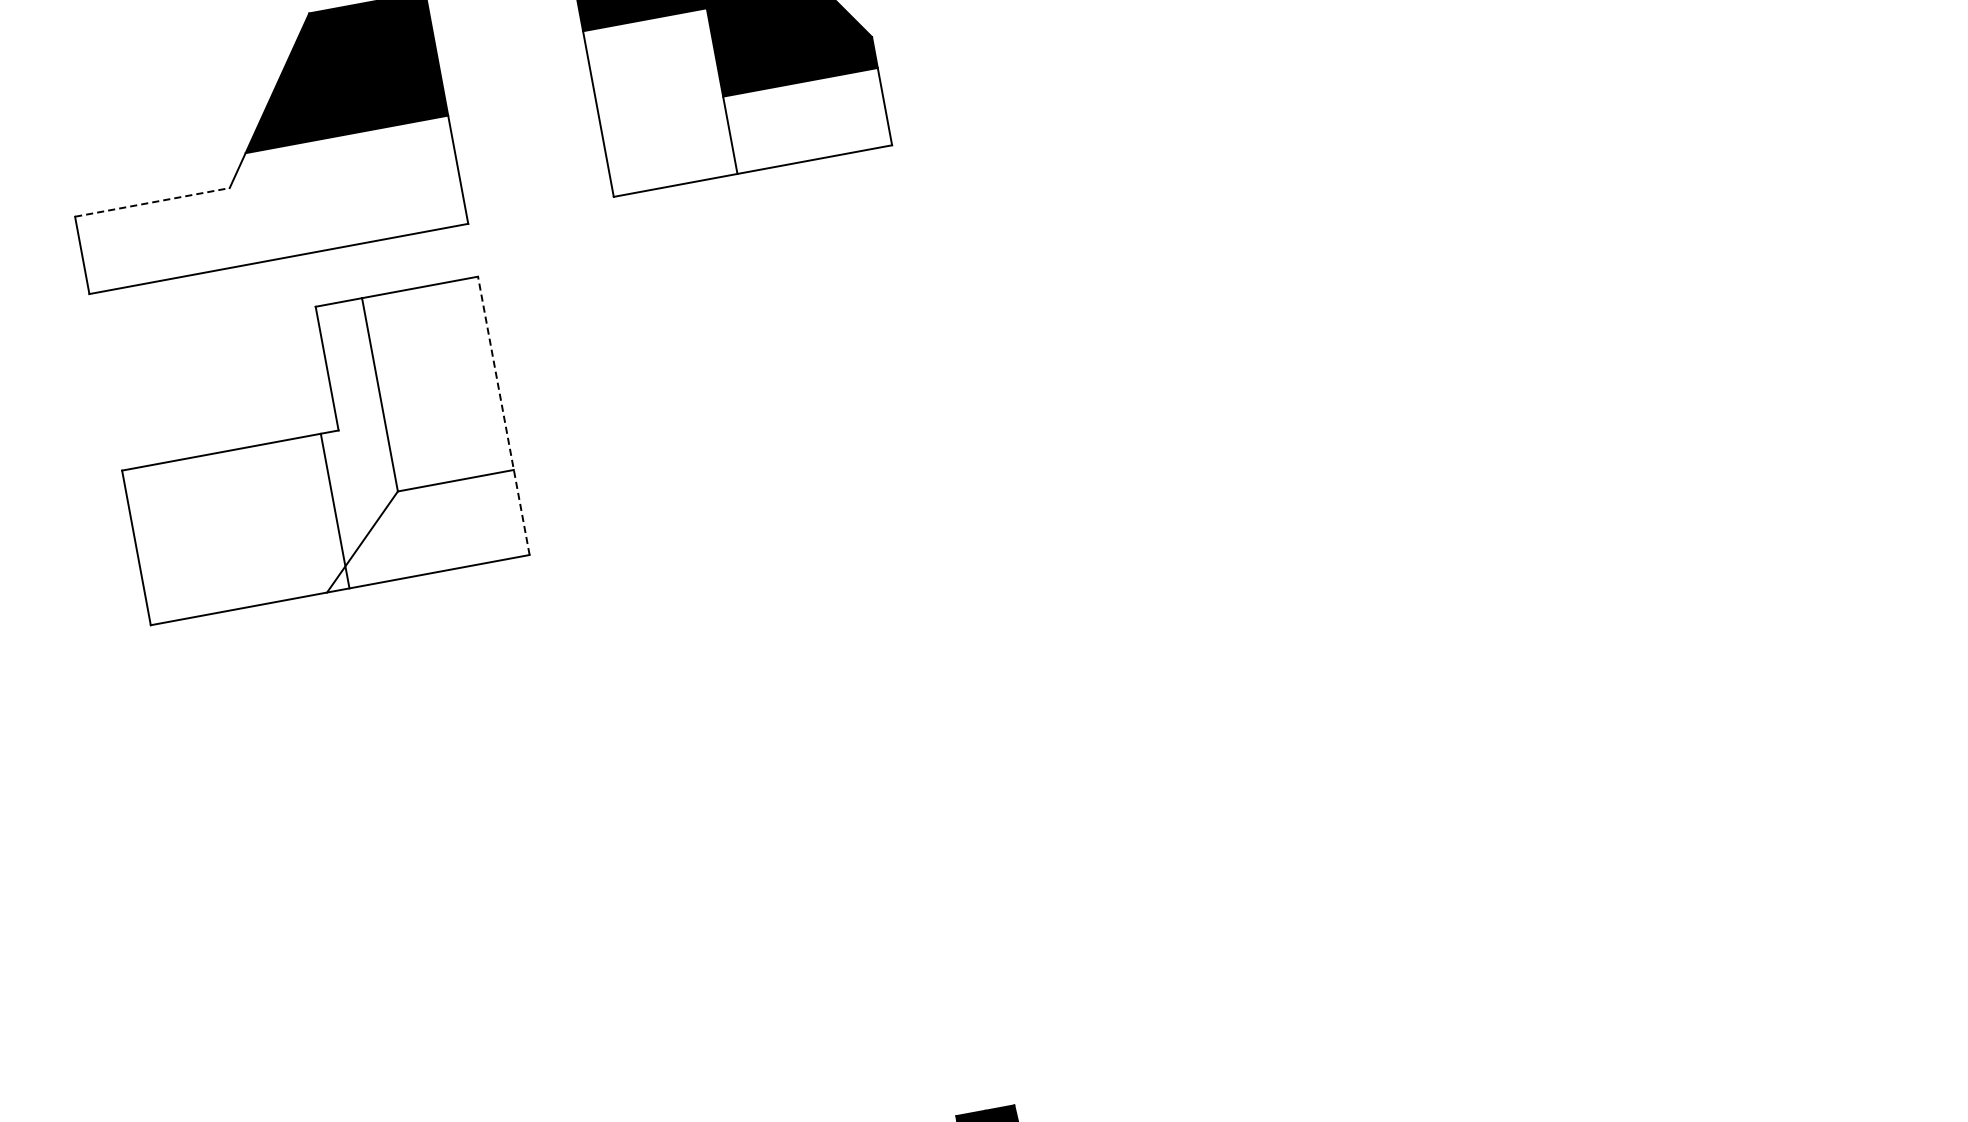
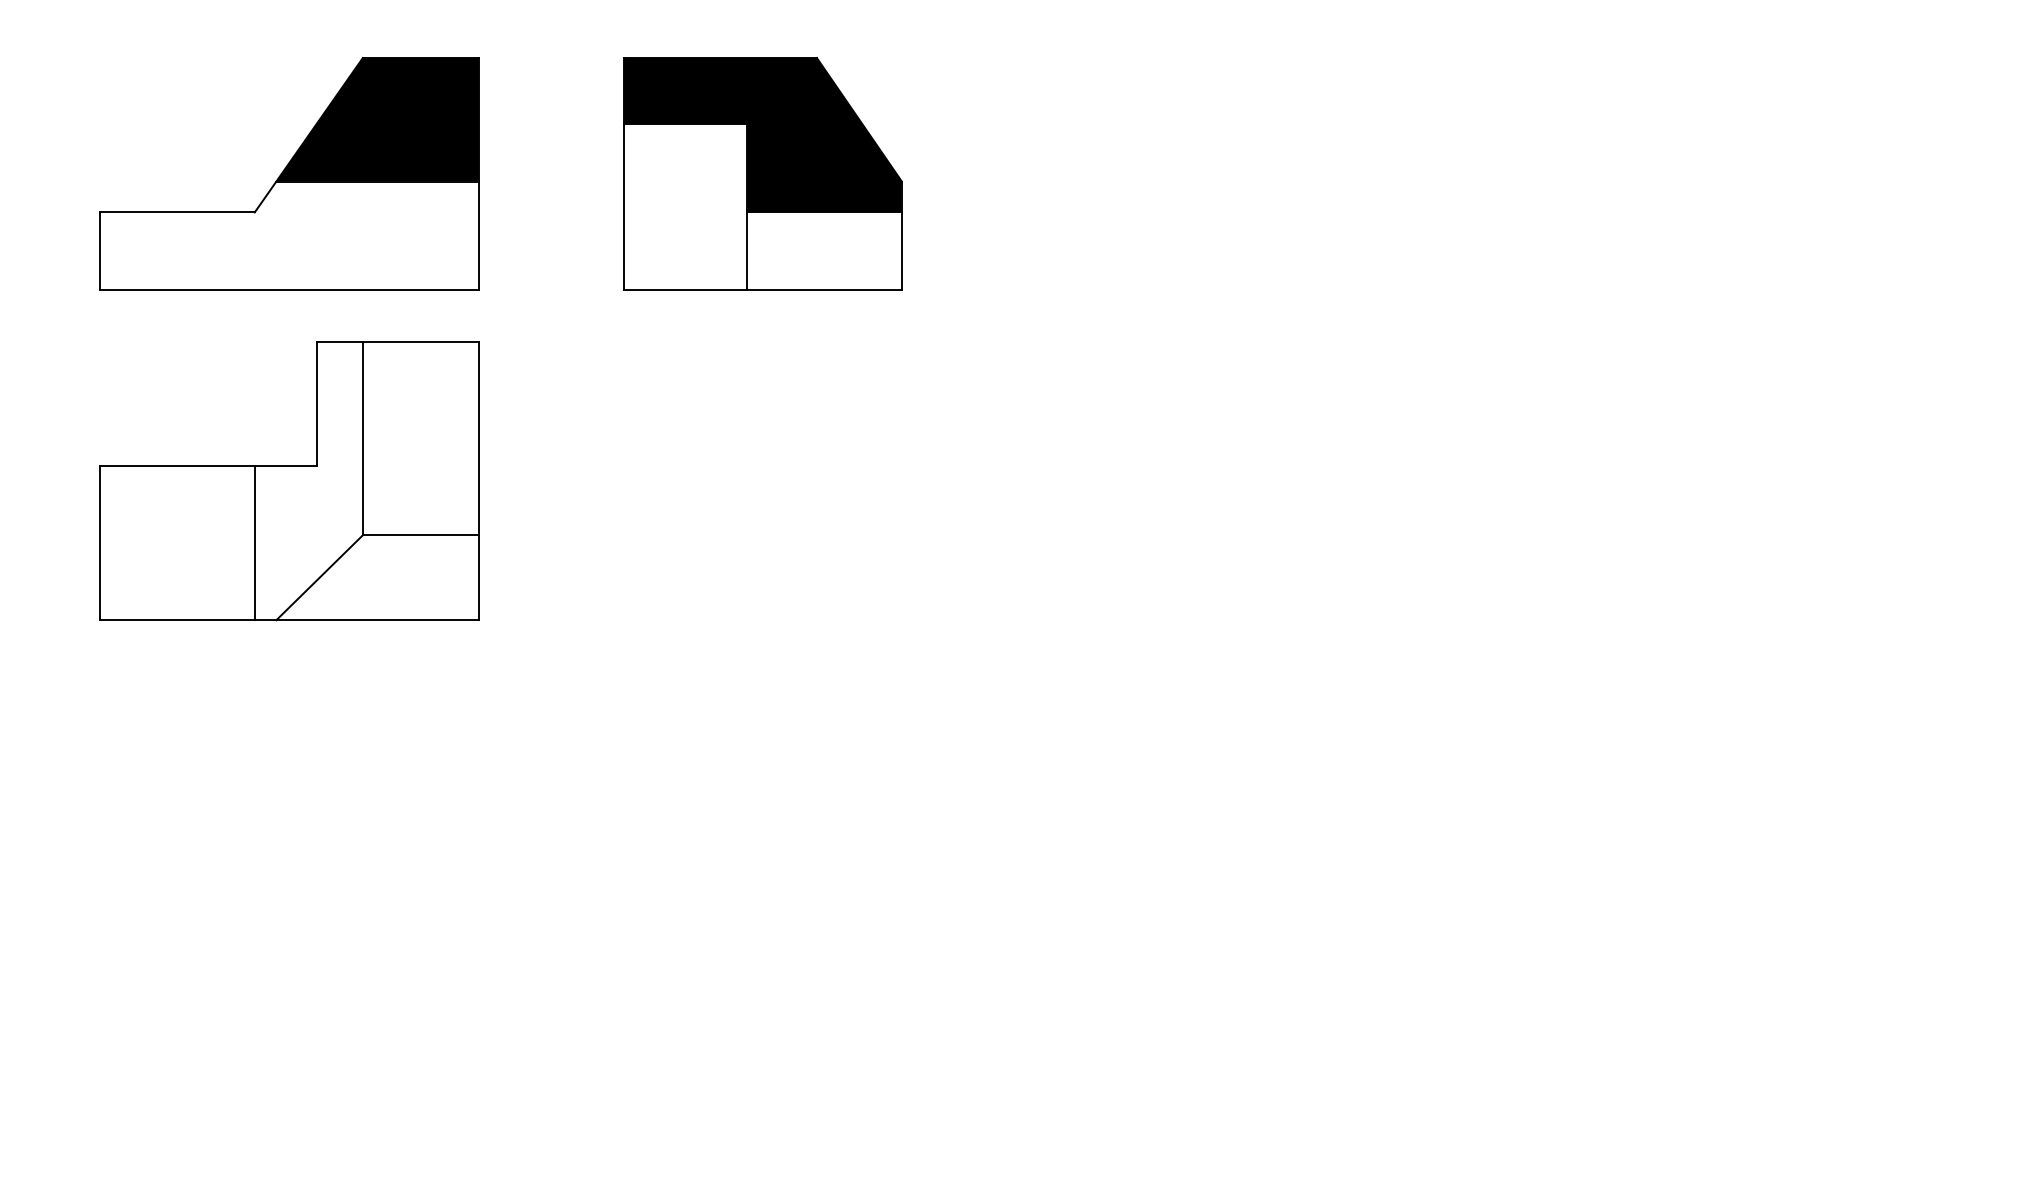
line: (153, 202) -> (178, 212), dashed -> solid
line: (503, 416) -> (478, 481), dashed -> solid
line: (334, 510) -> (254, 542), moved

